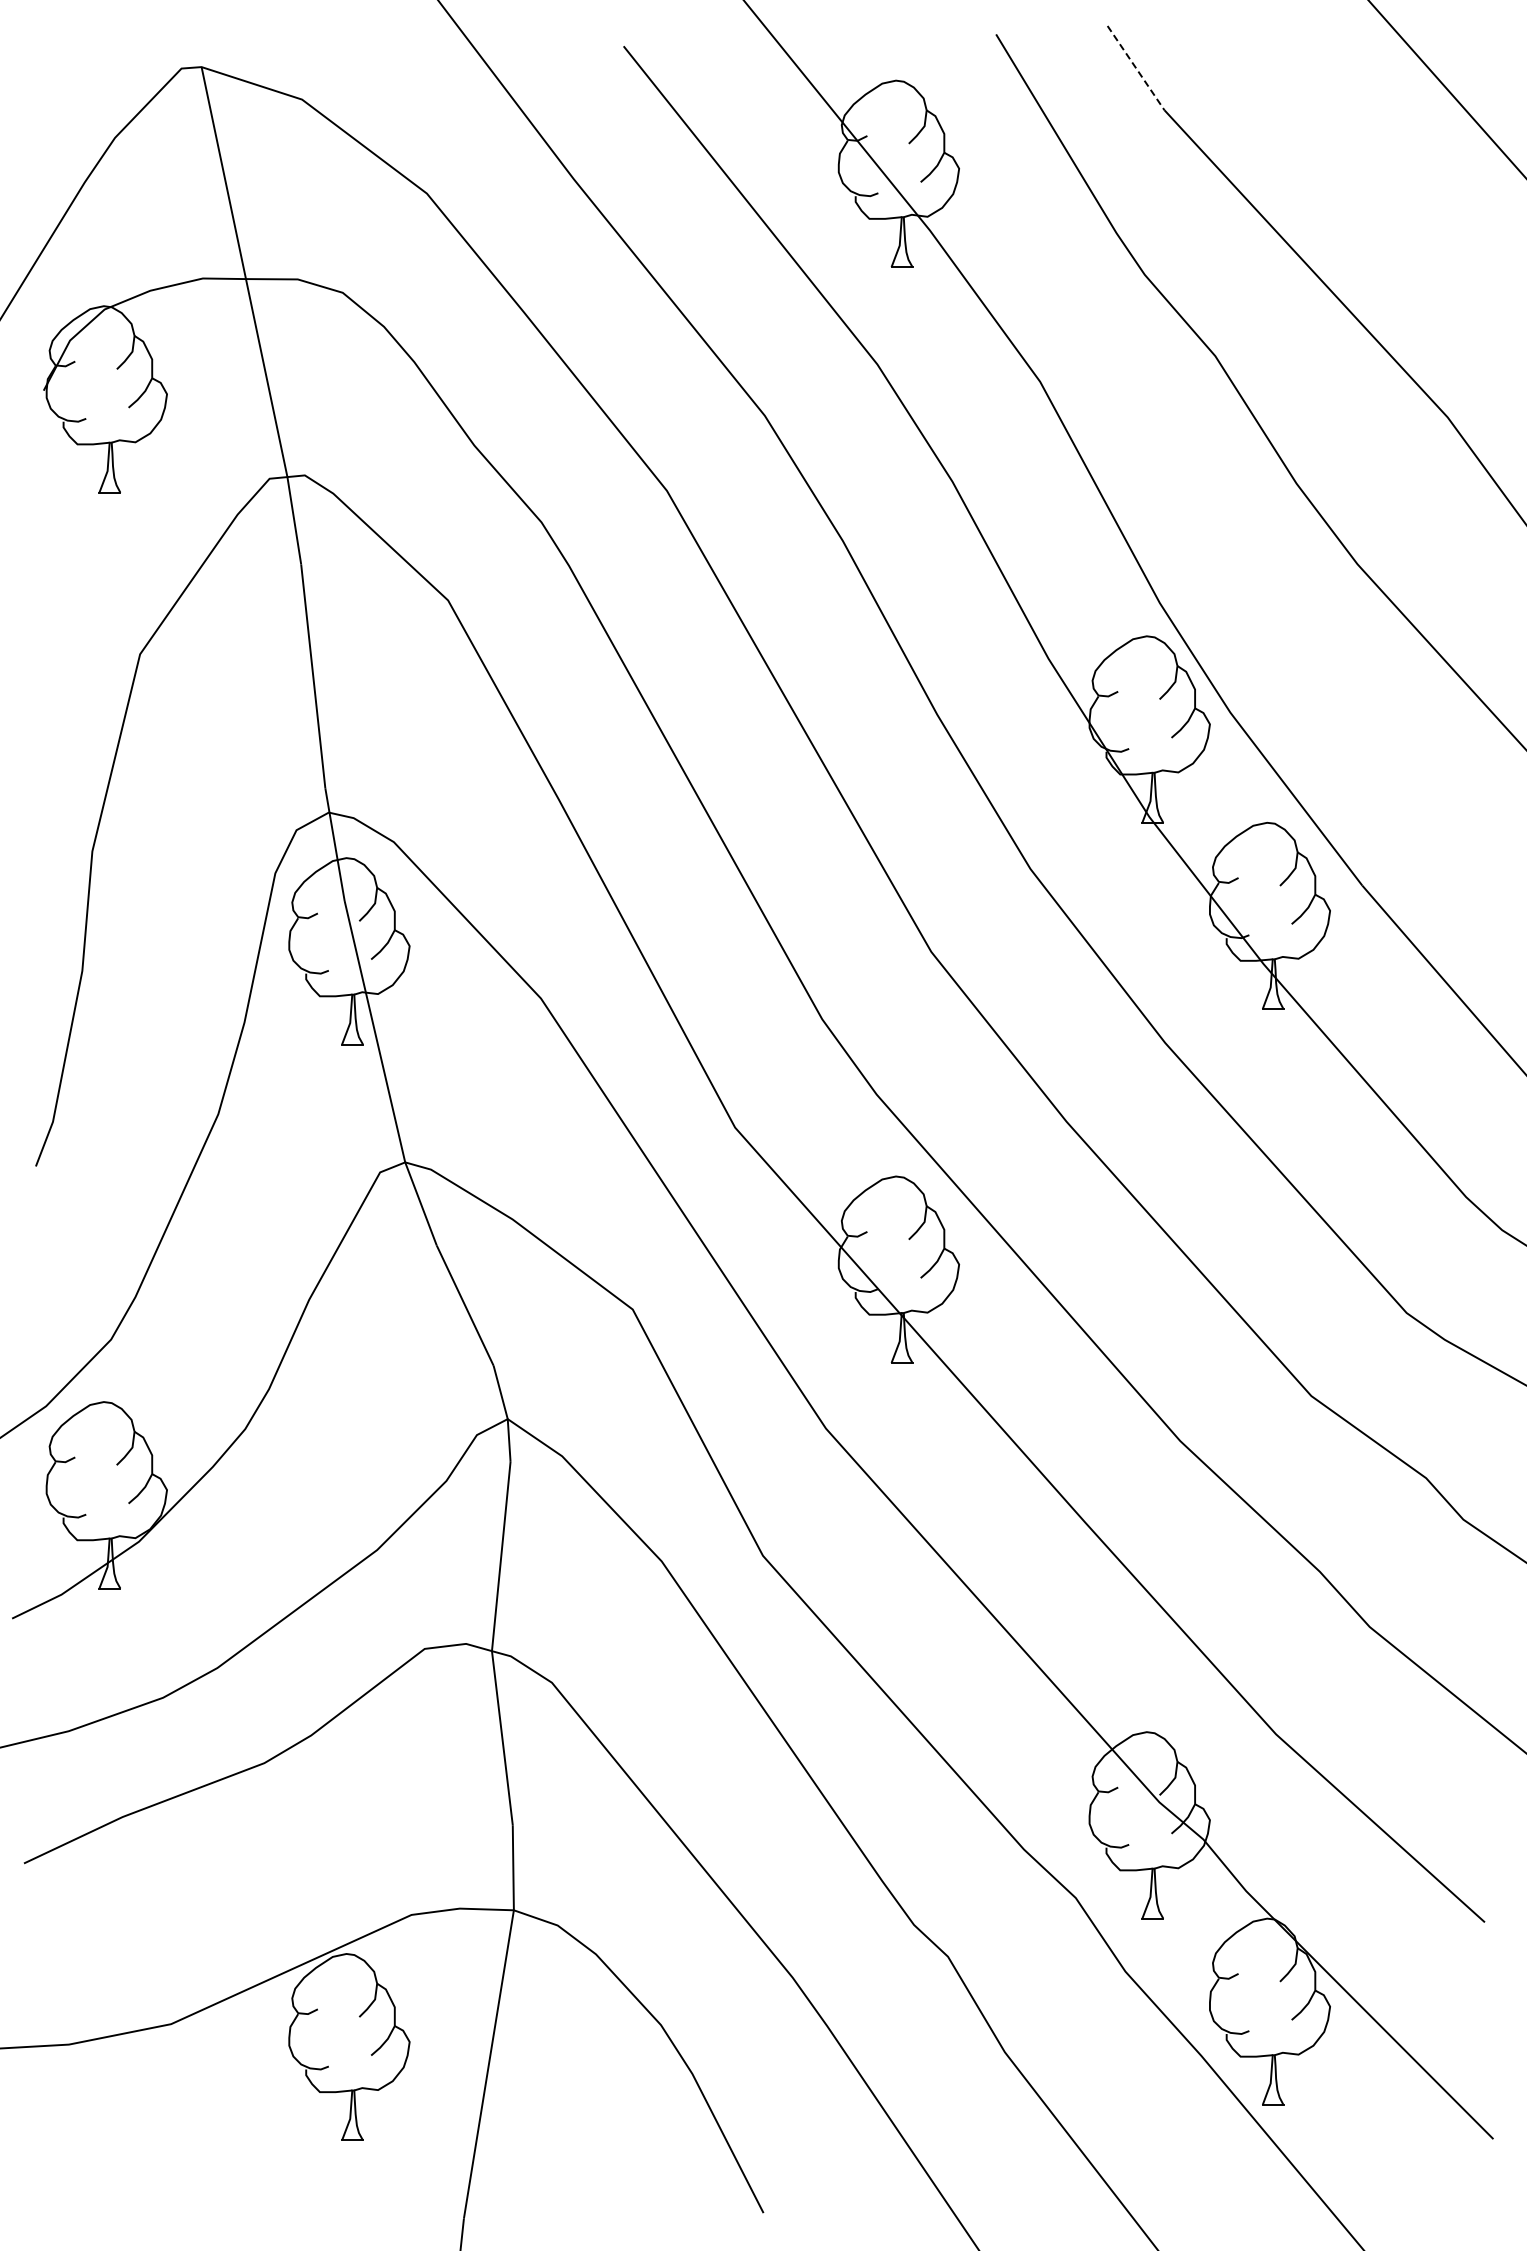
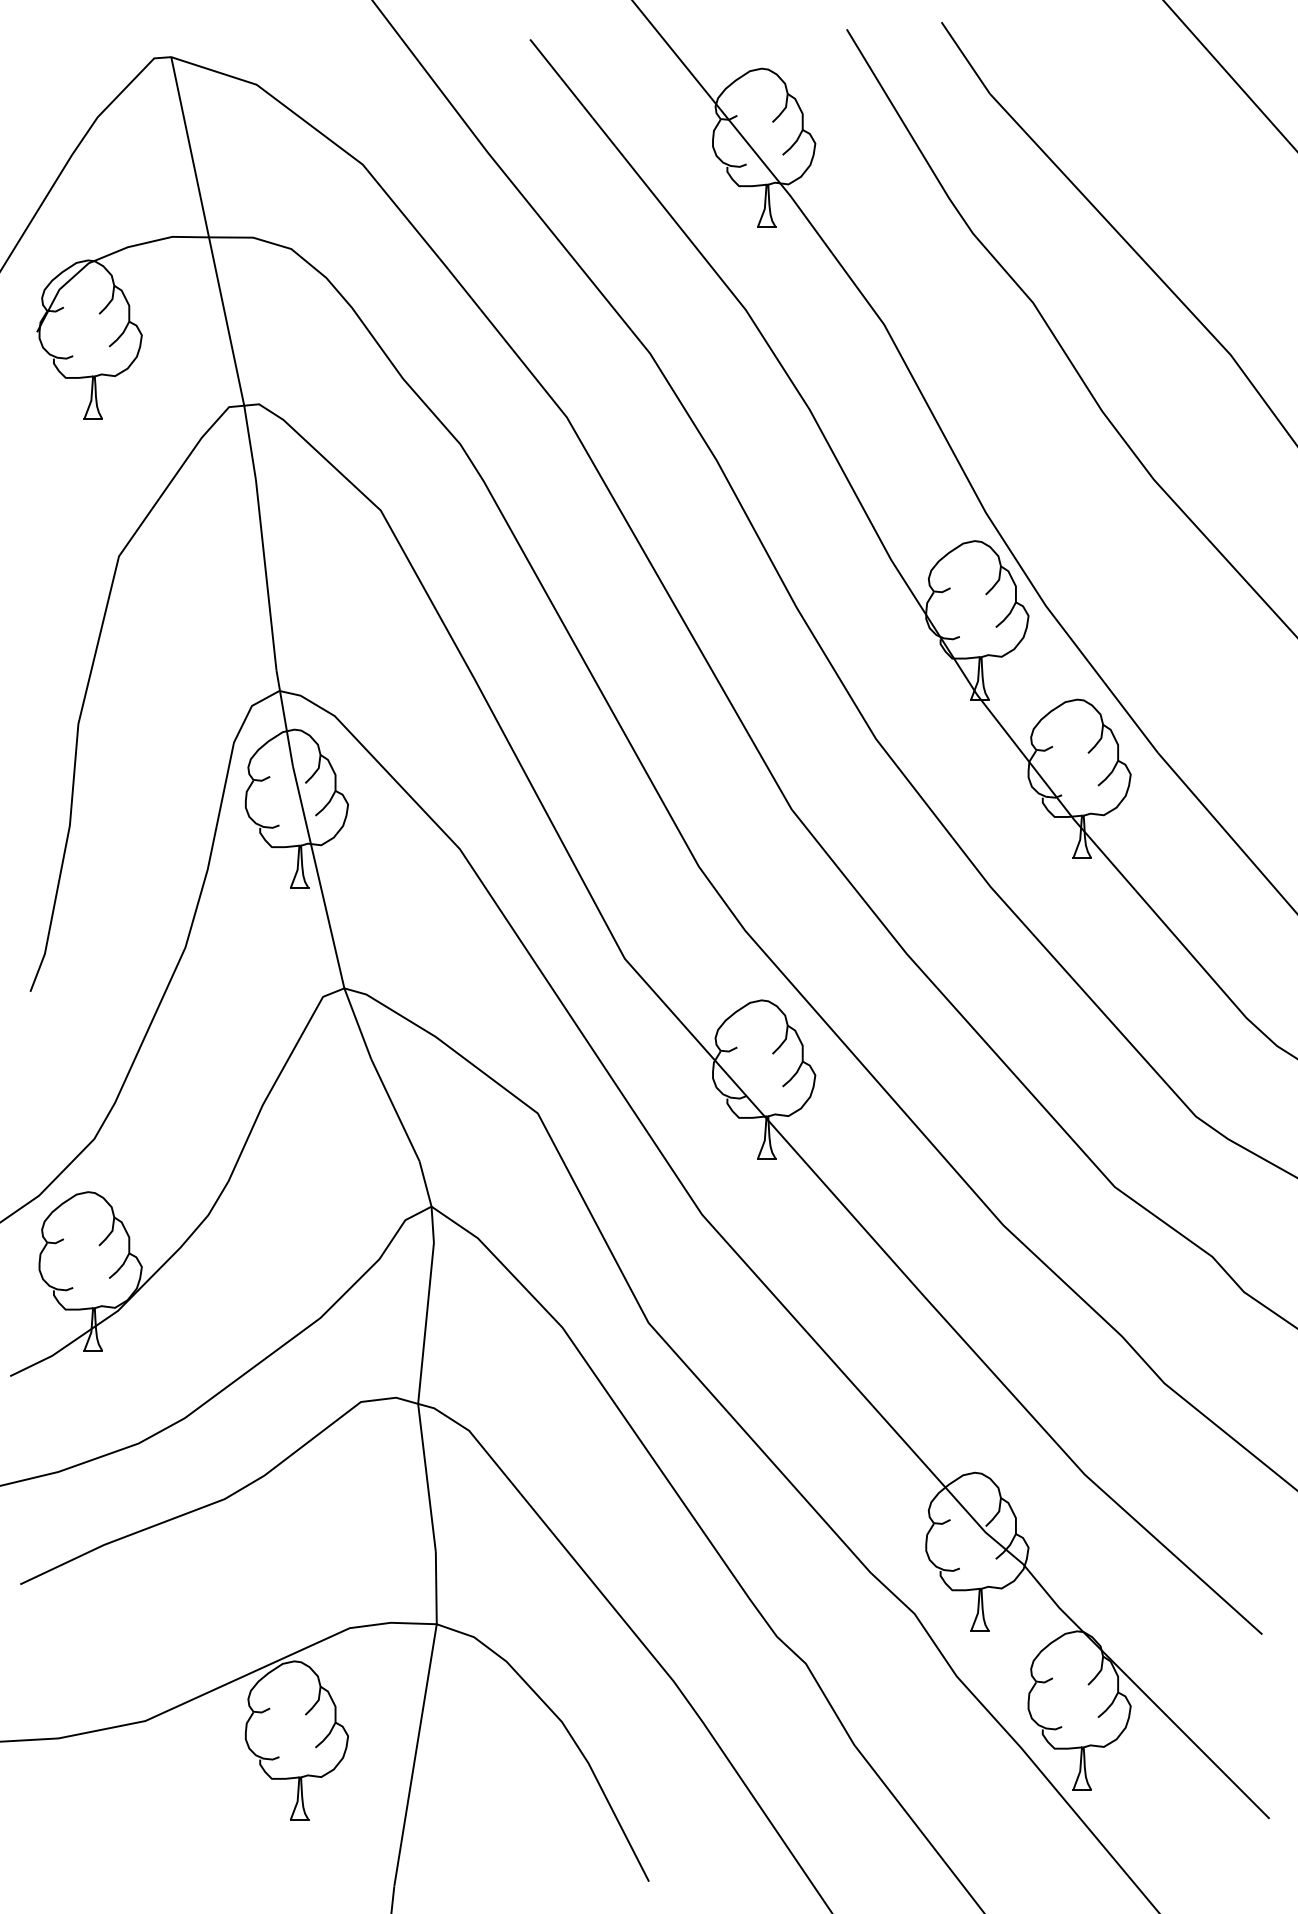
line: (1136, 68) -> (966, 58), dashed -> solid

